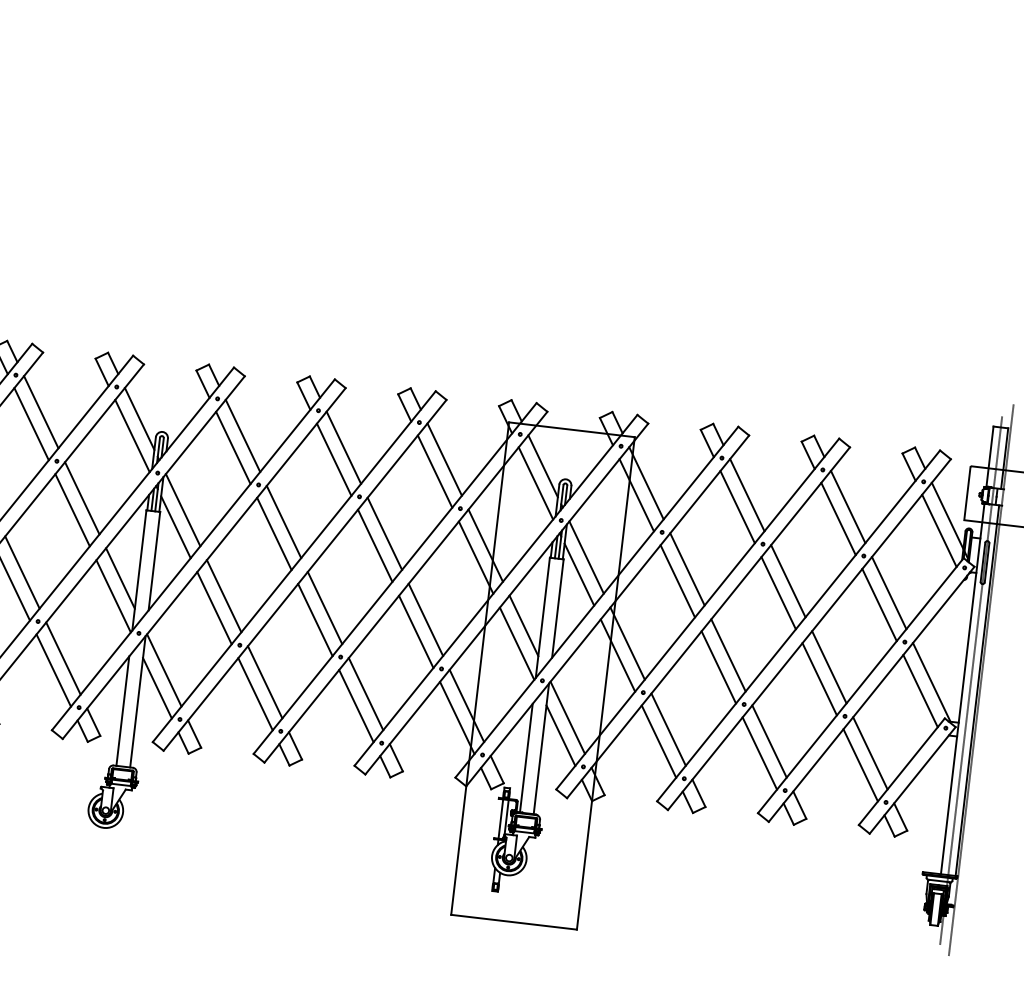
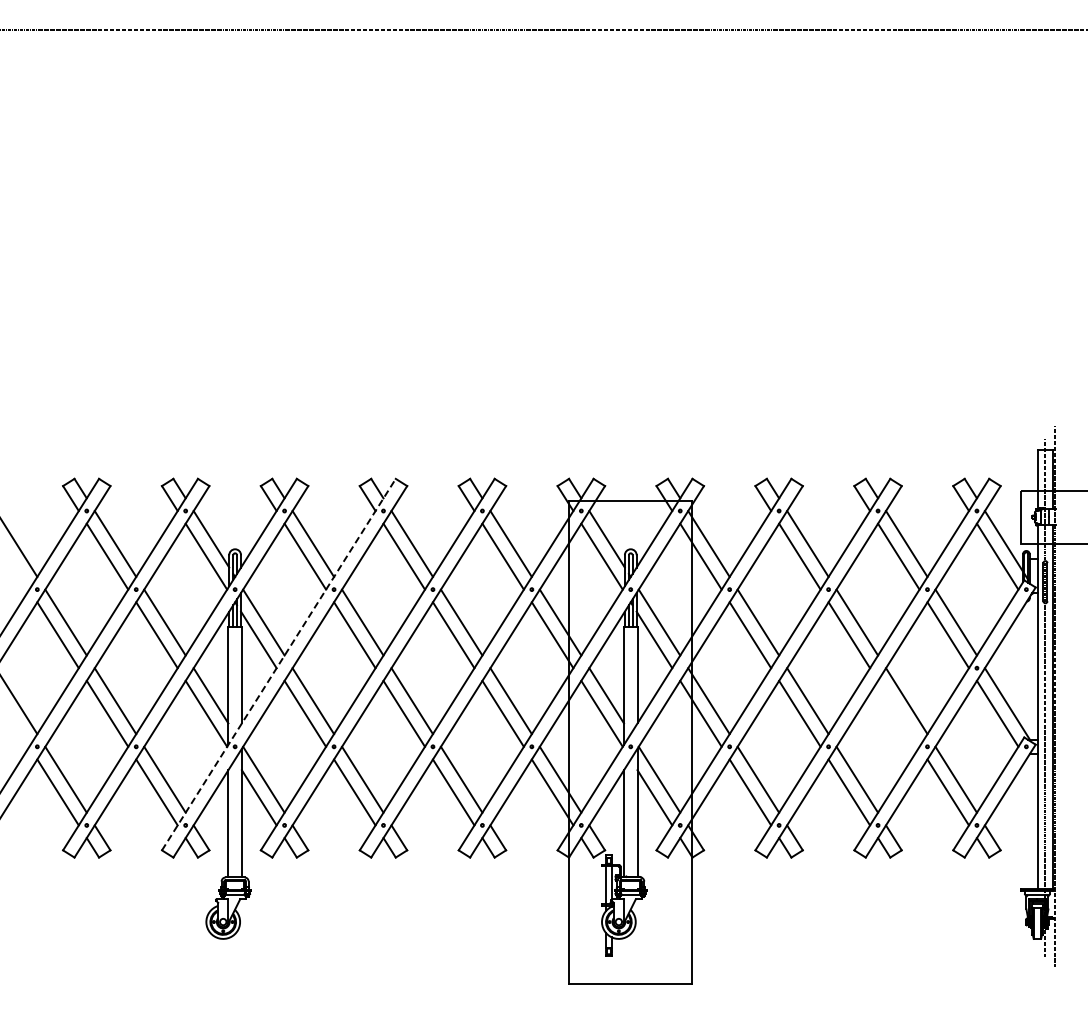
line: (194, 554) -> (279, 664), solid -> dashed
line: (819, 678) -> (898, 713), removed

